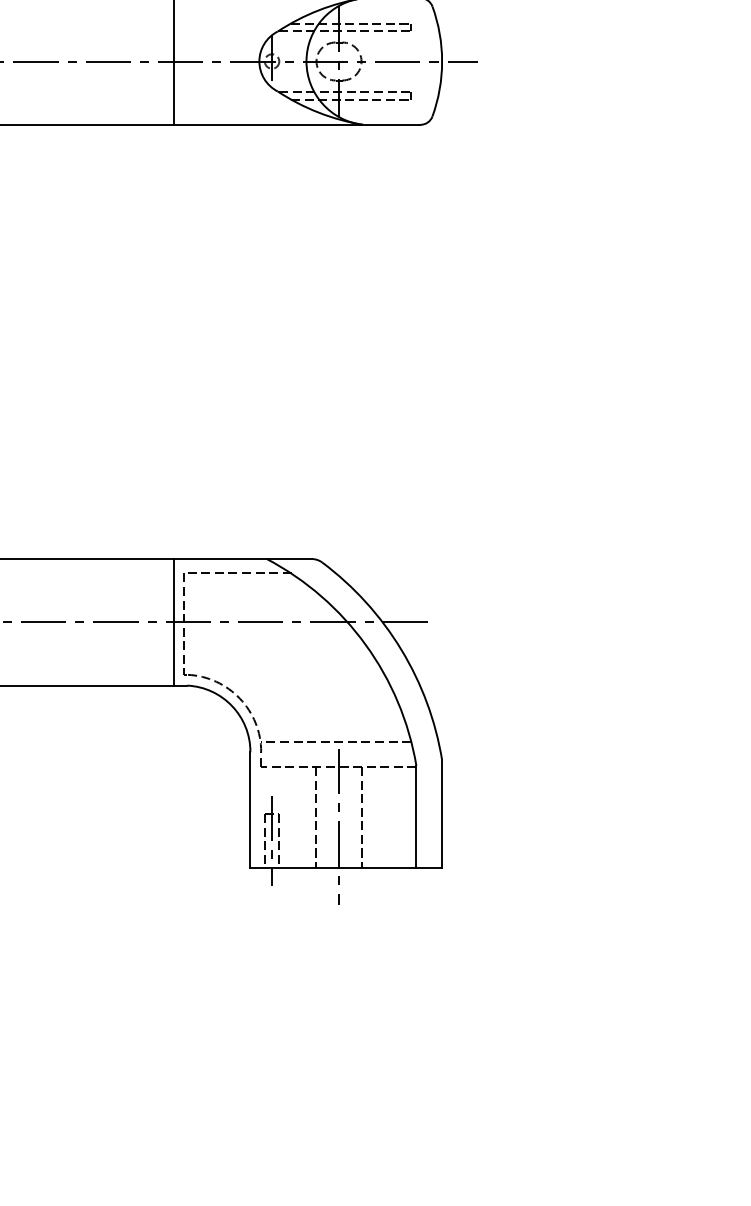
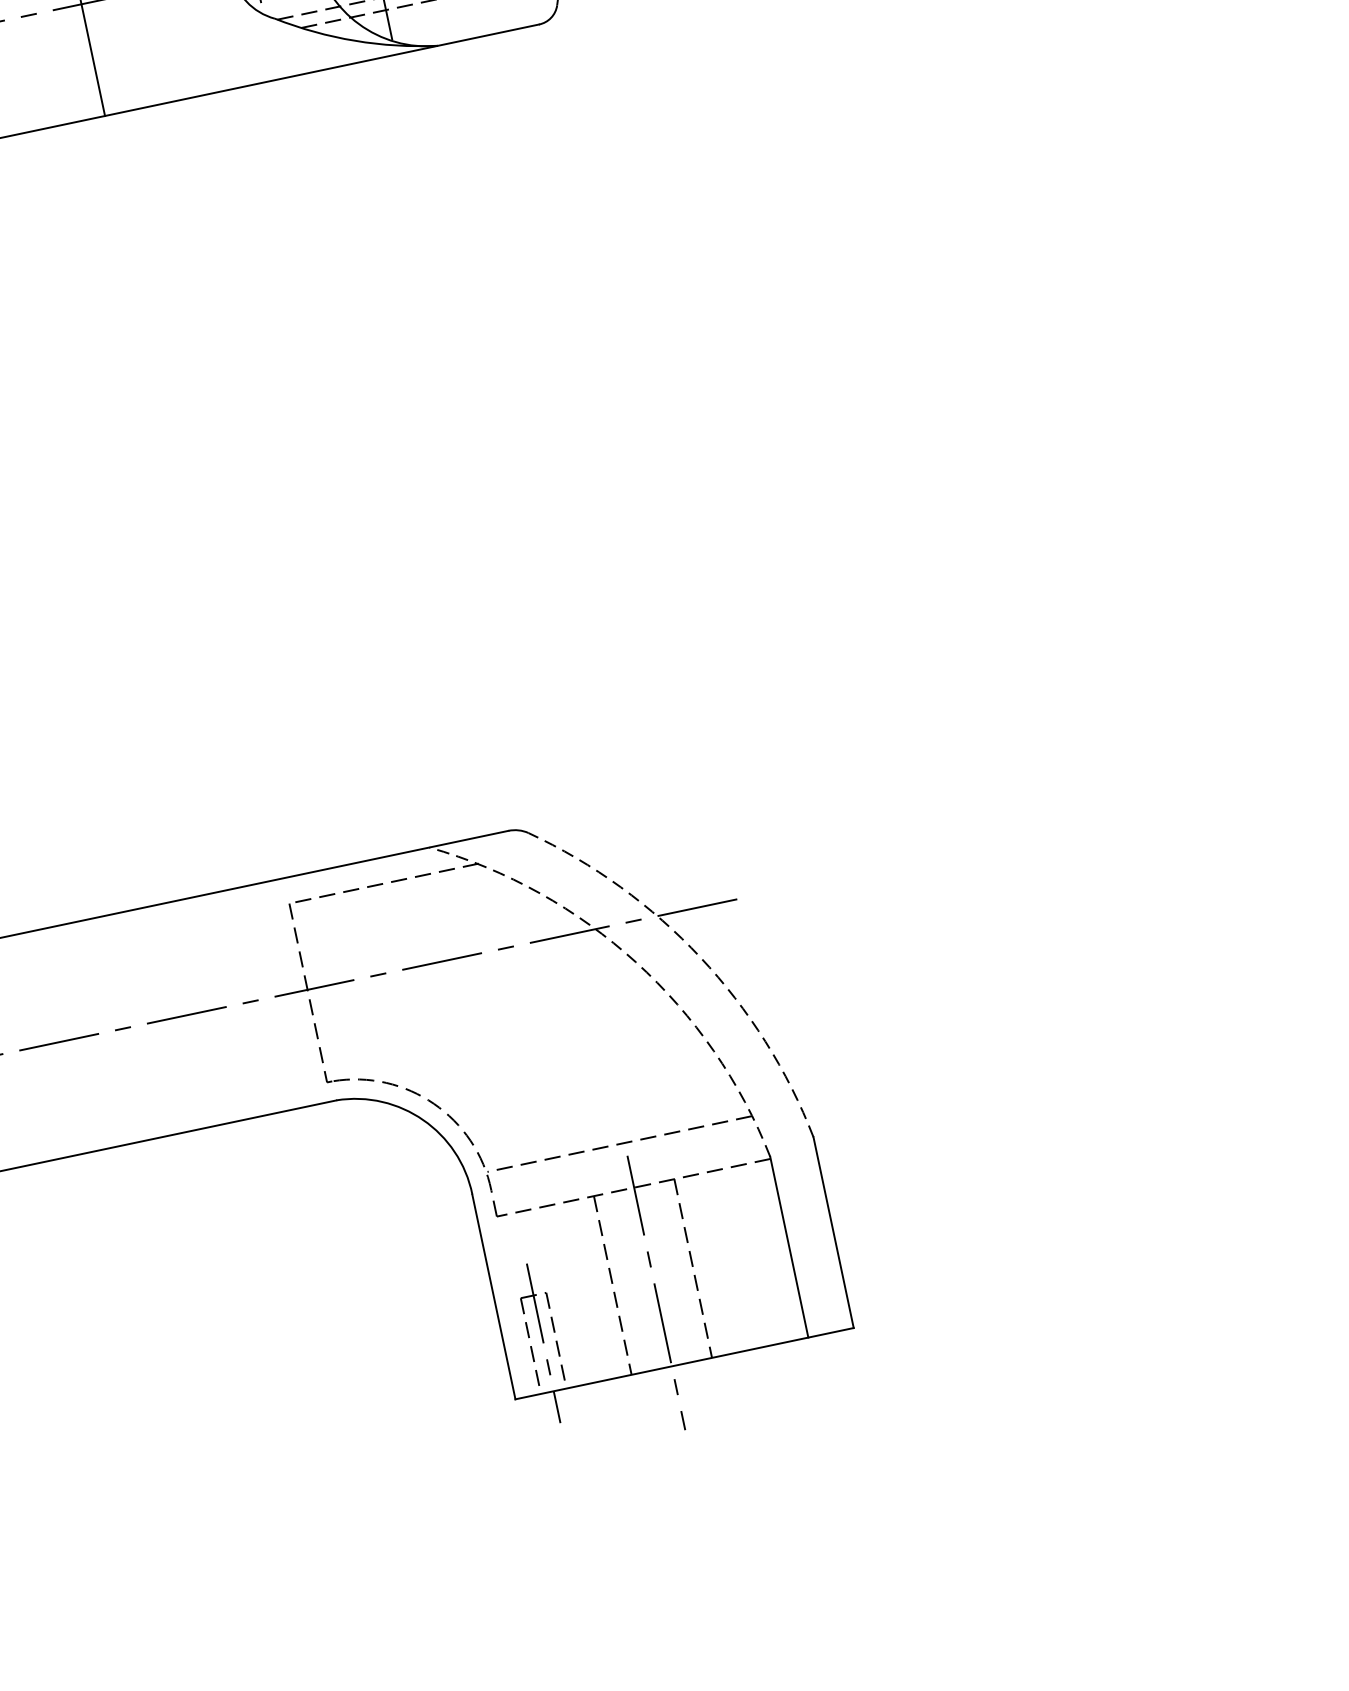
line: (174, 622) -> (290, 993), removed
arc: (365, 644) -> (635, 961), solid -> dashed
arc: (401, 649) -> (700, 957), solid -> dashed

